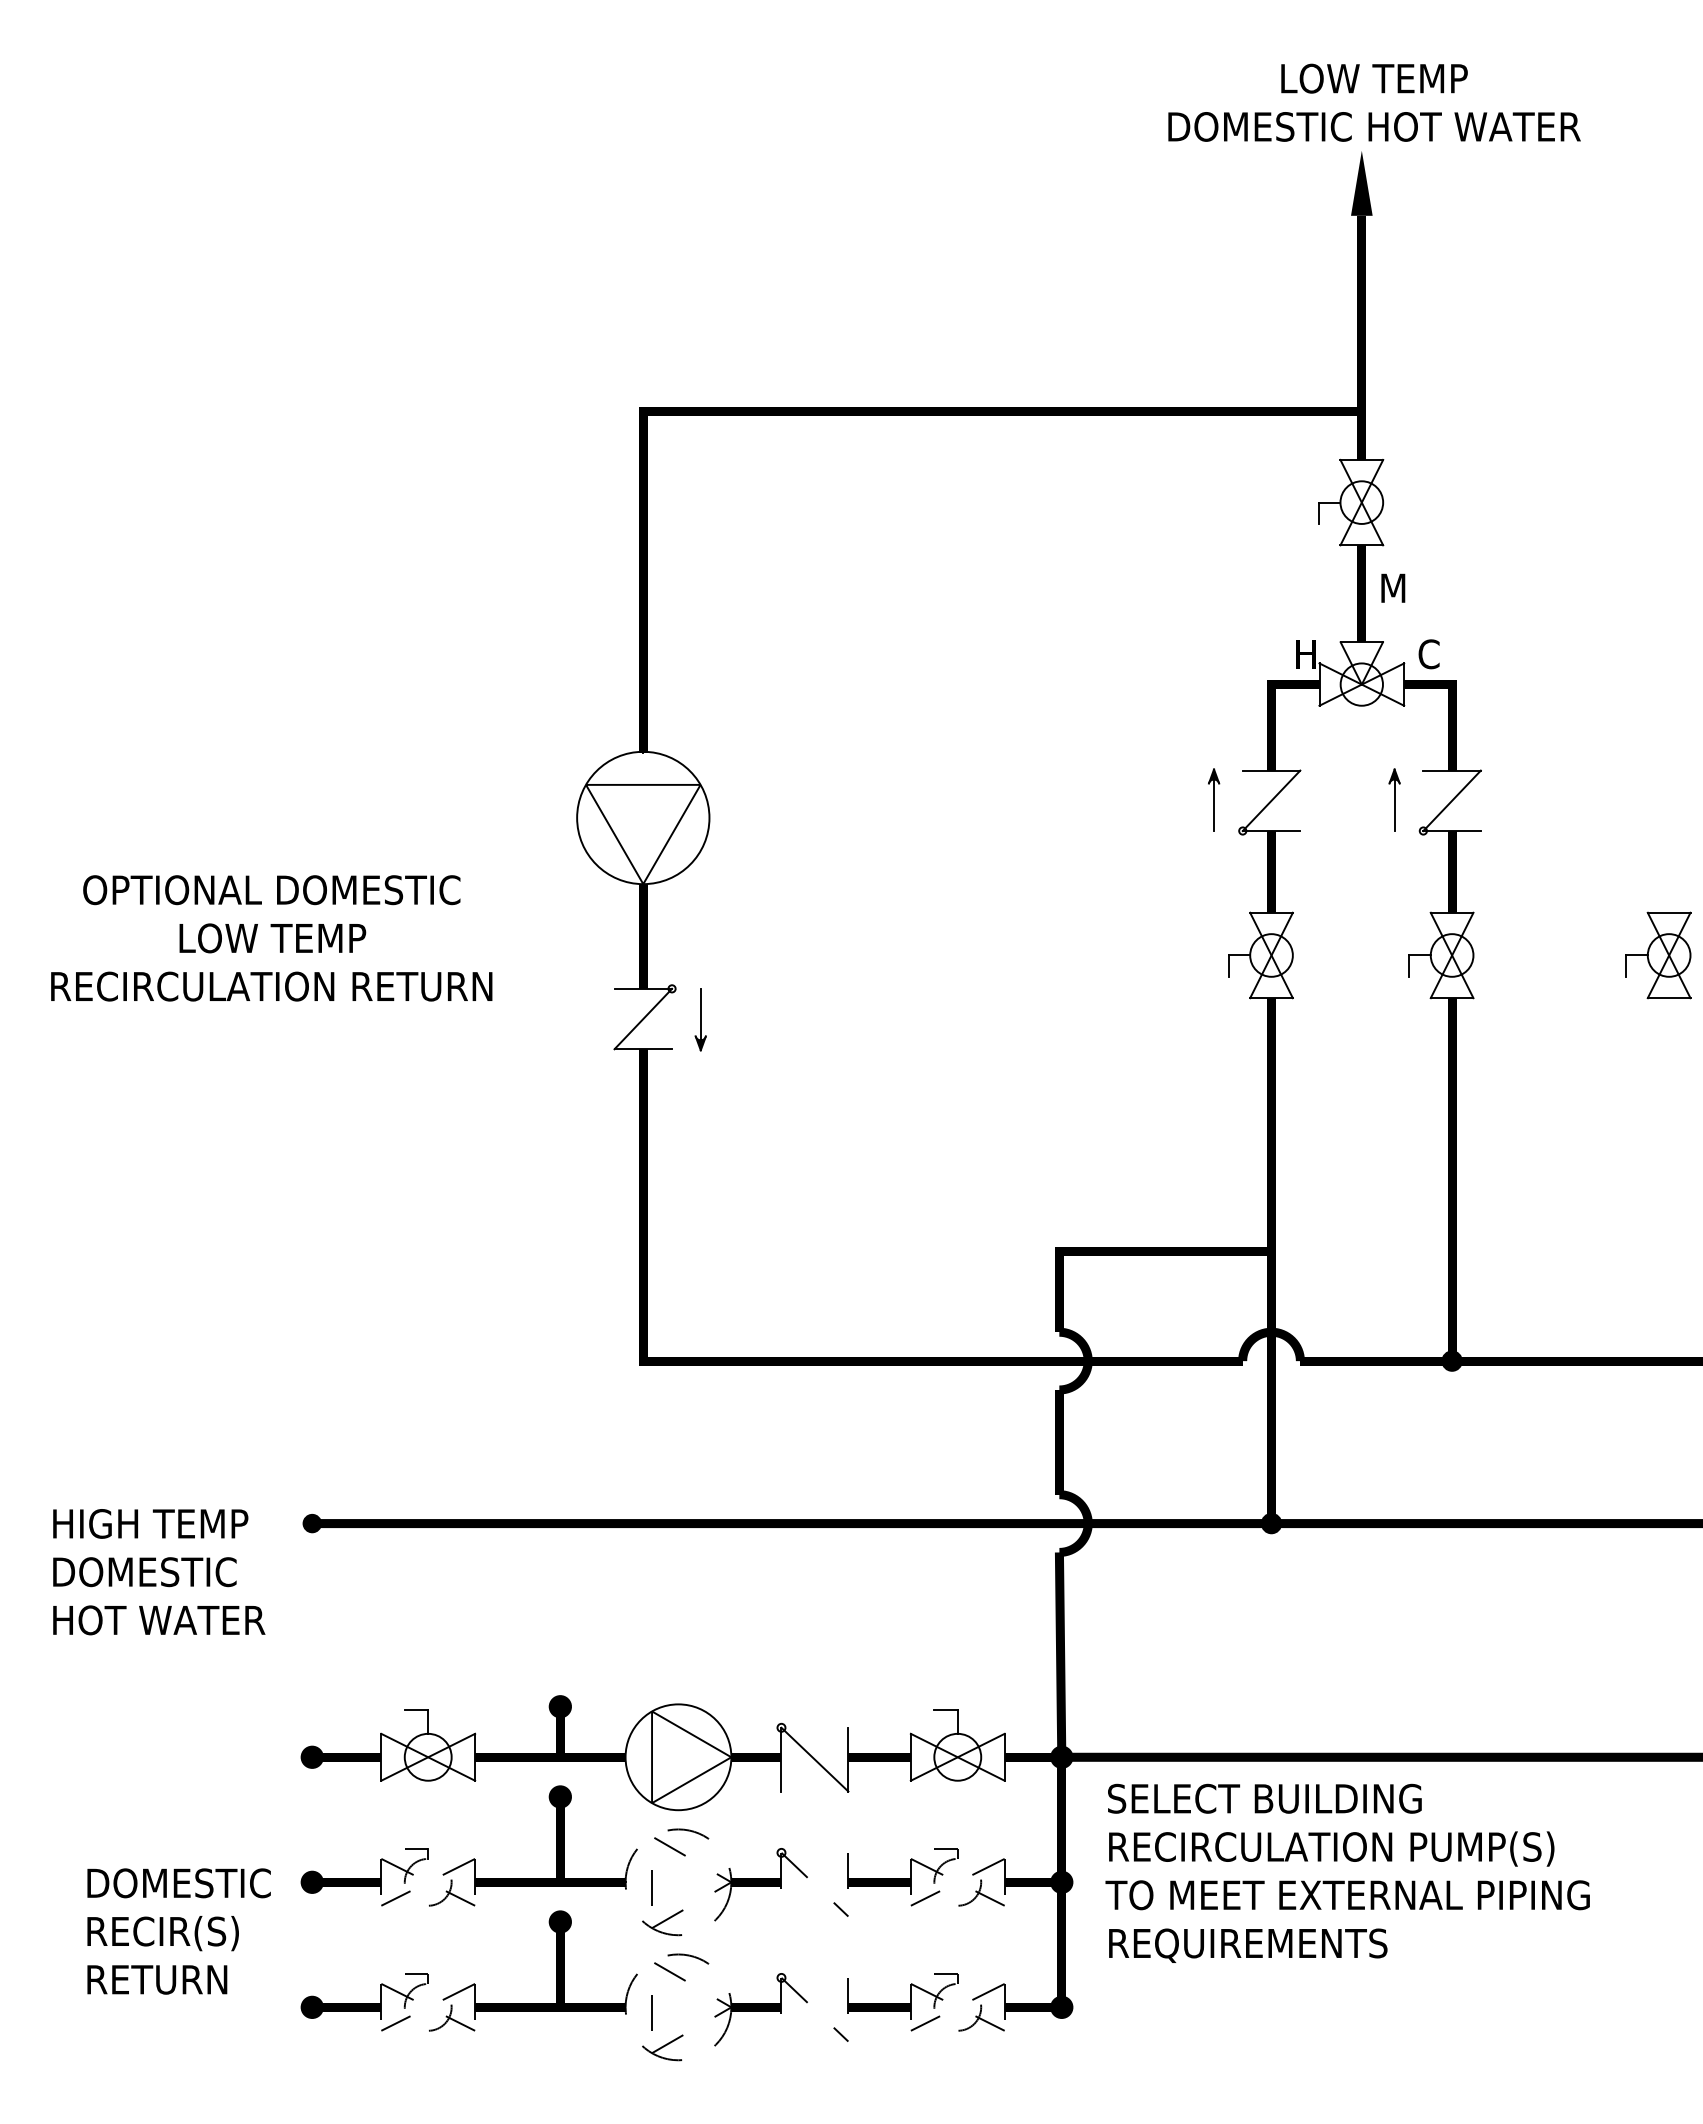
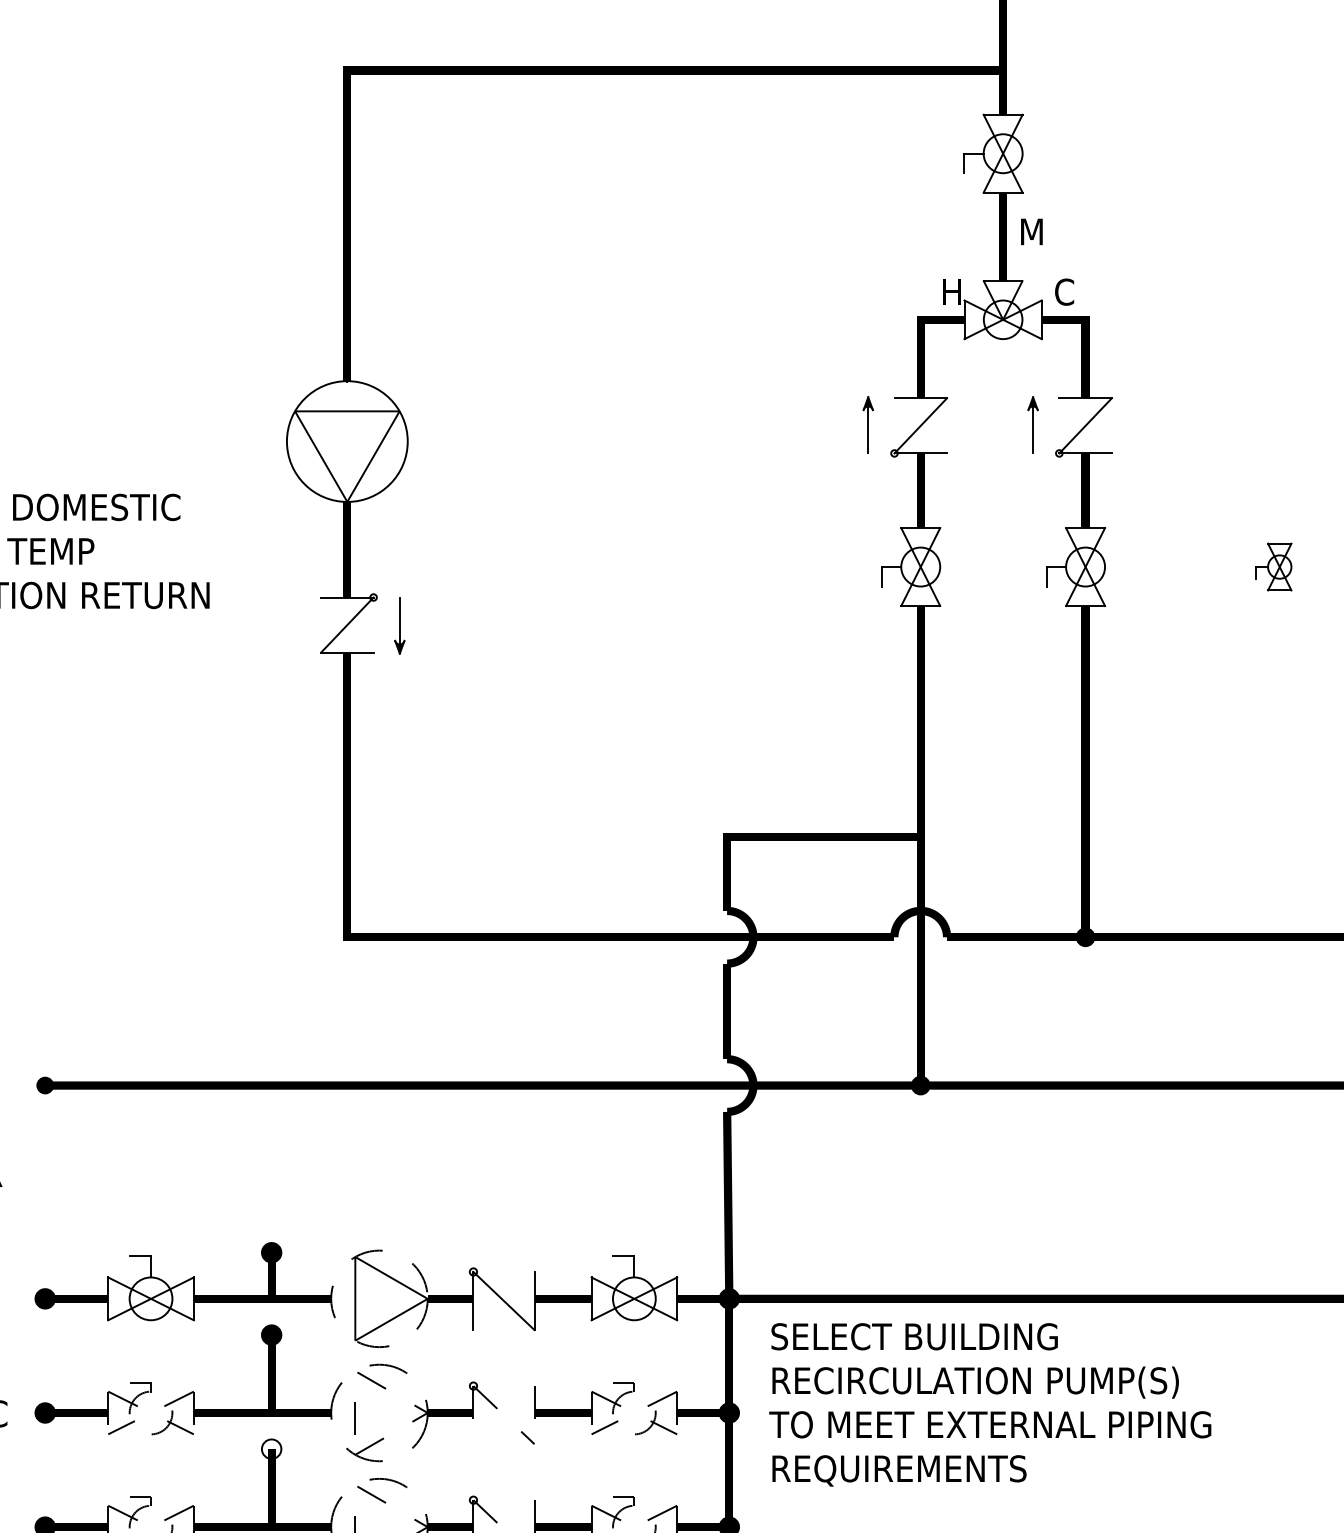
part: (1658, 955) -> (1273, 567), size x0.6
circle: (678, 1757) -> (379, 1299), solid -> dashed
fill: (560, 1921) -> (271, 1448), removed

